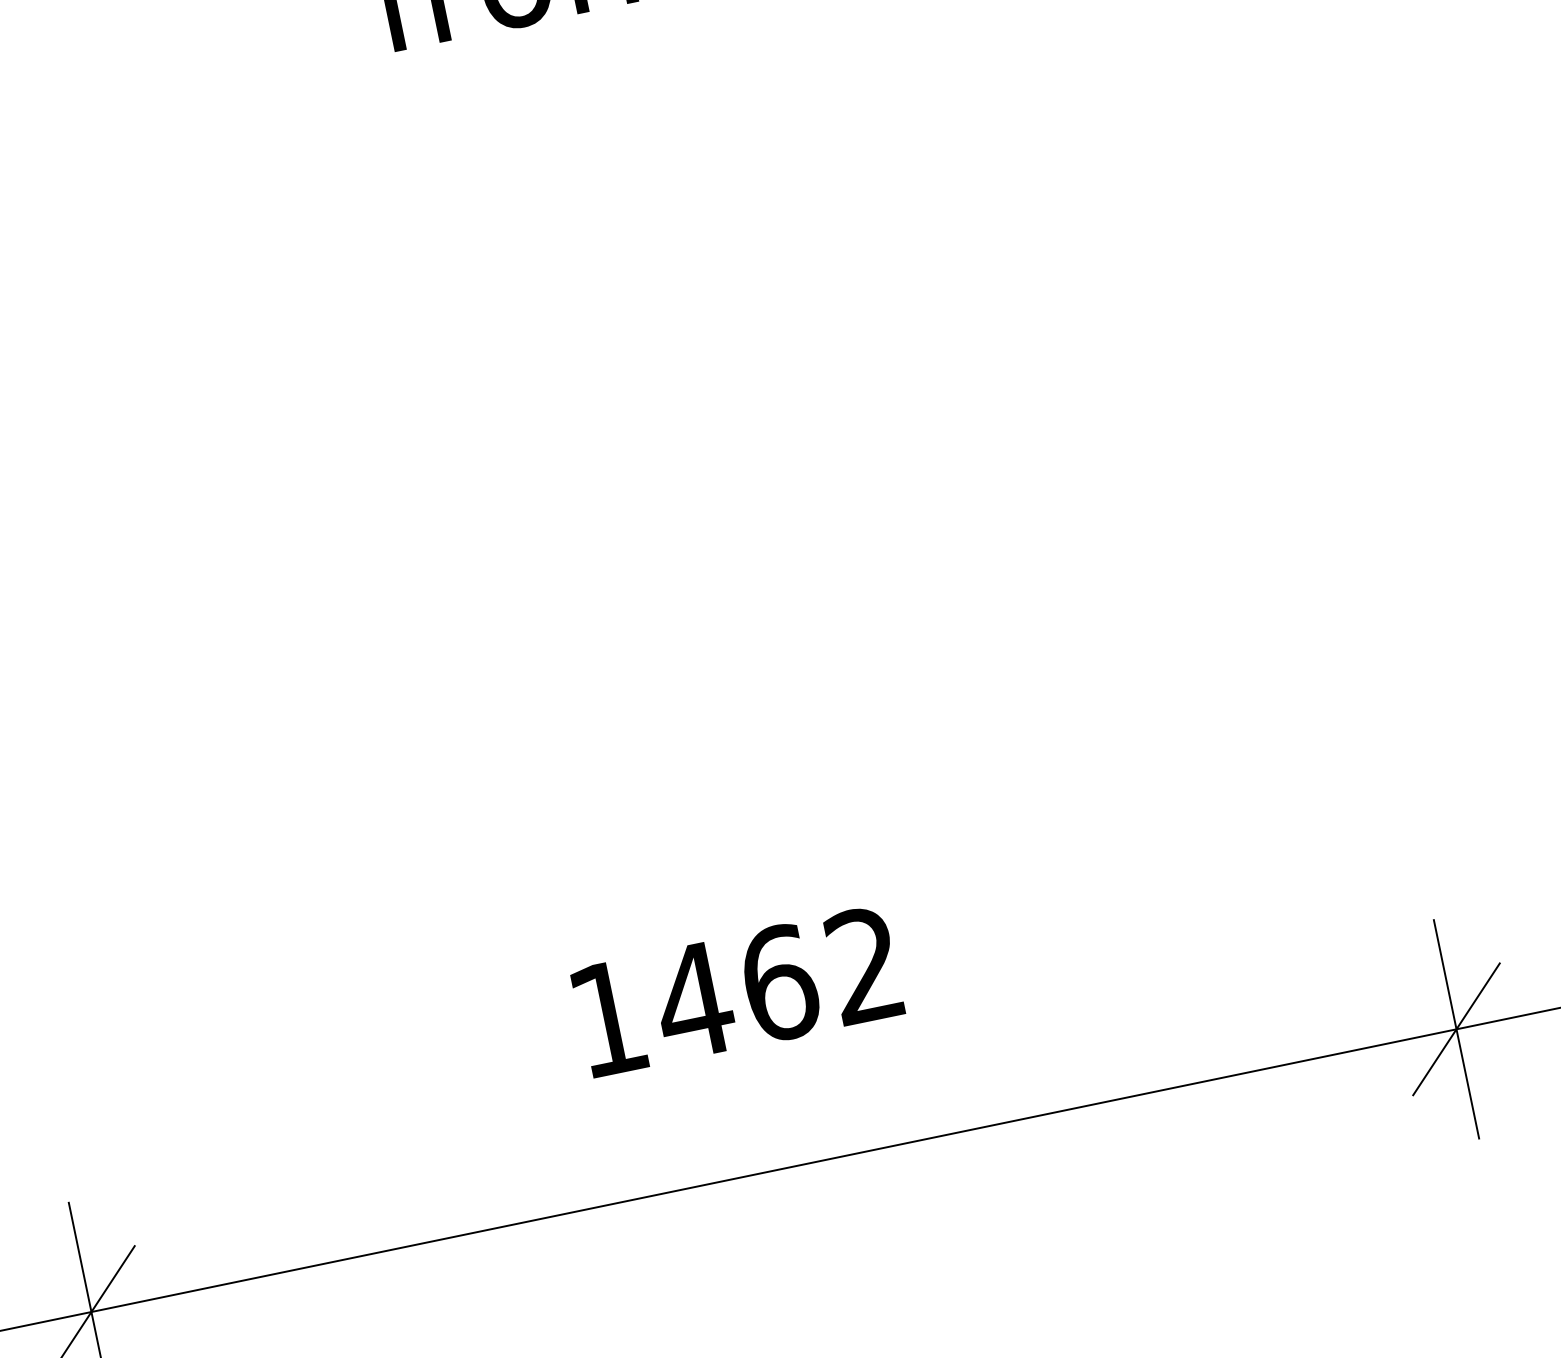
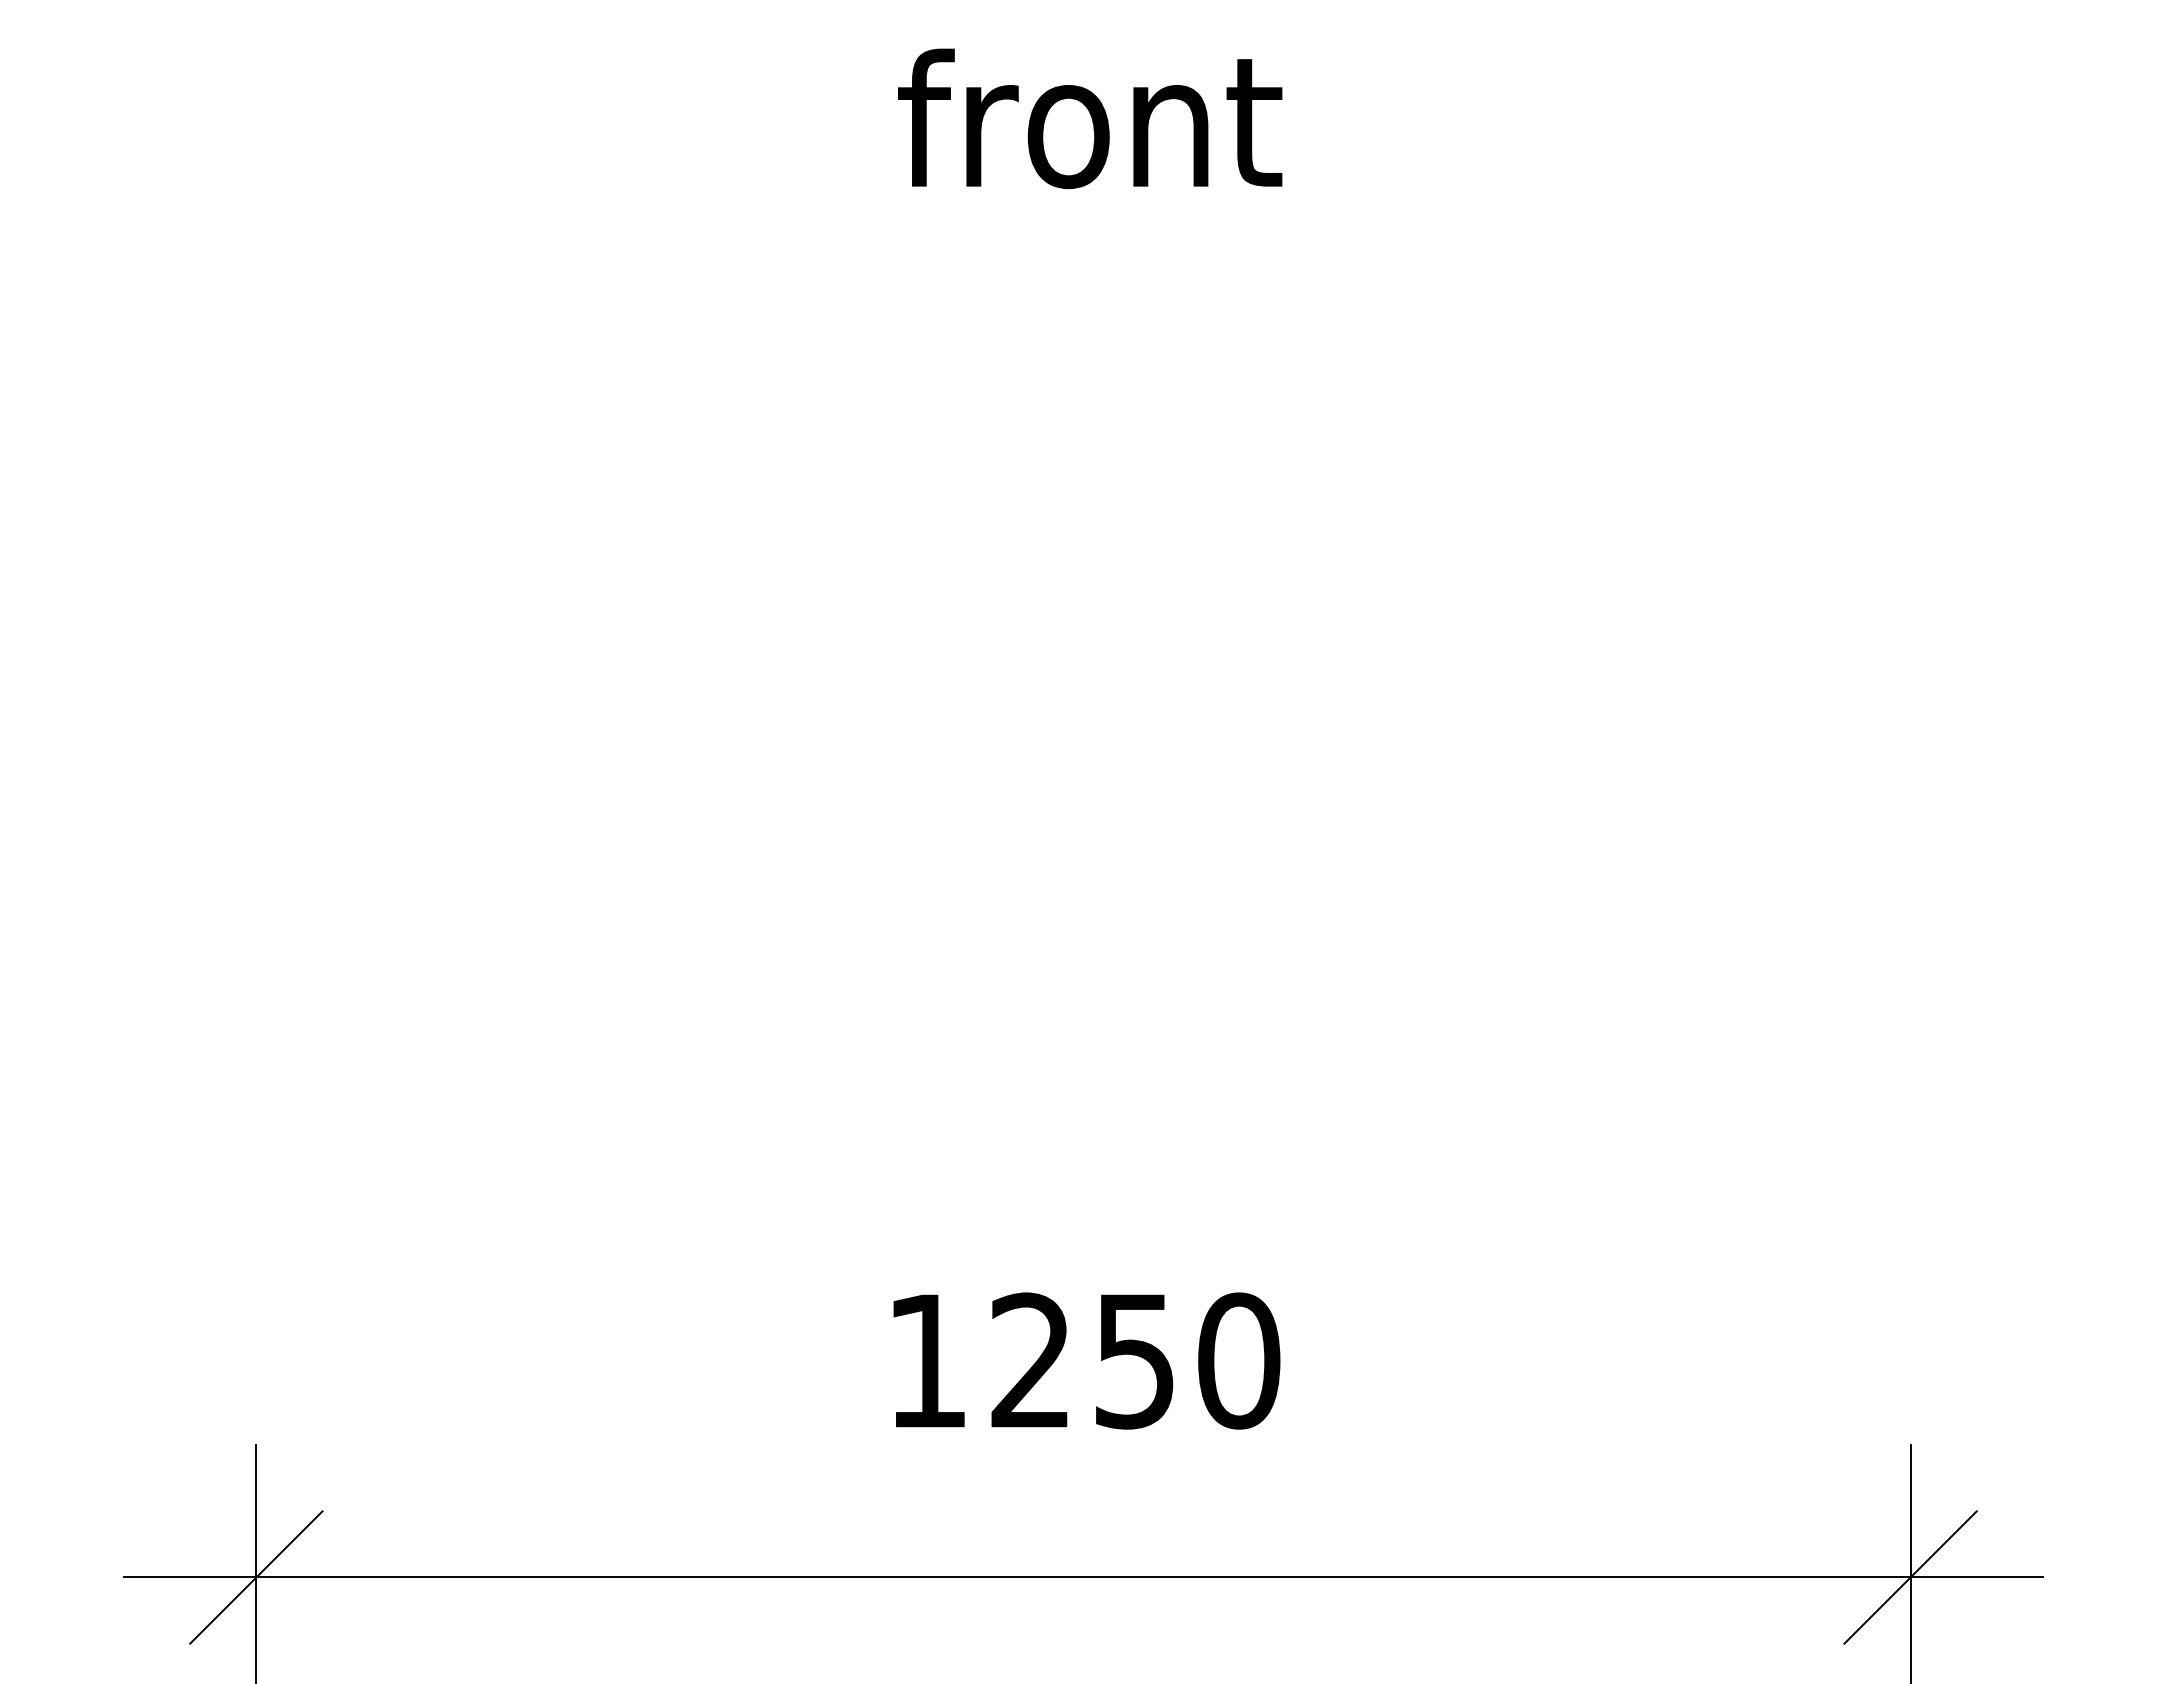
text: (778, 983) -> (1133, 1360), 1462 -> 1250

